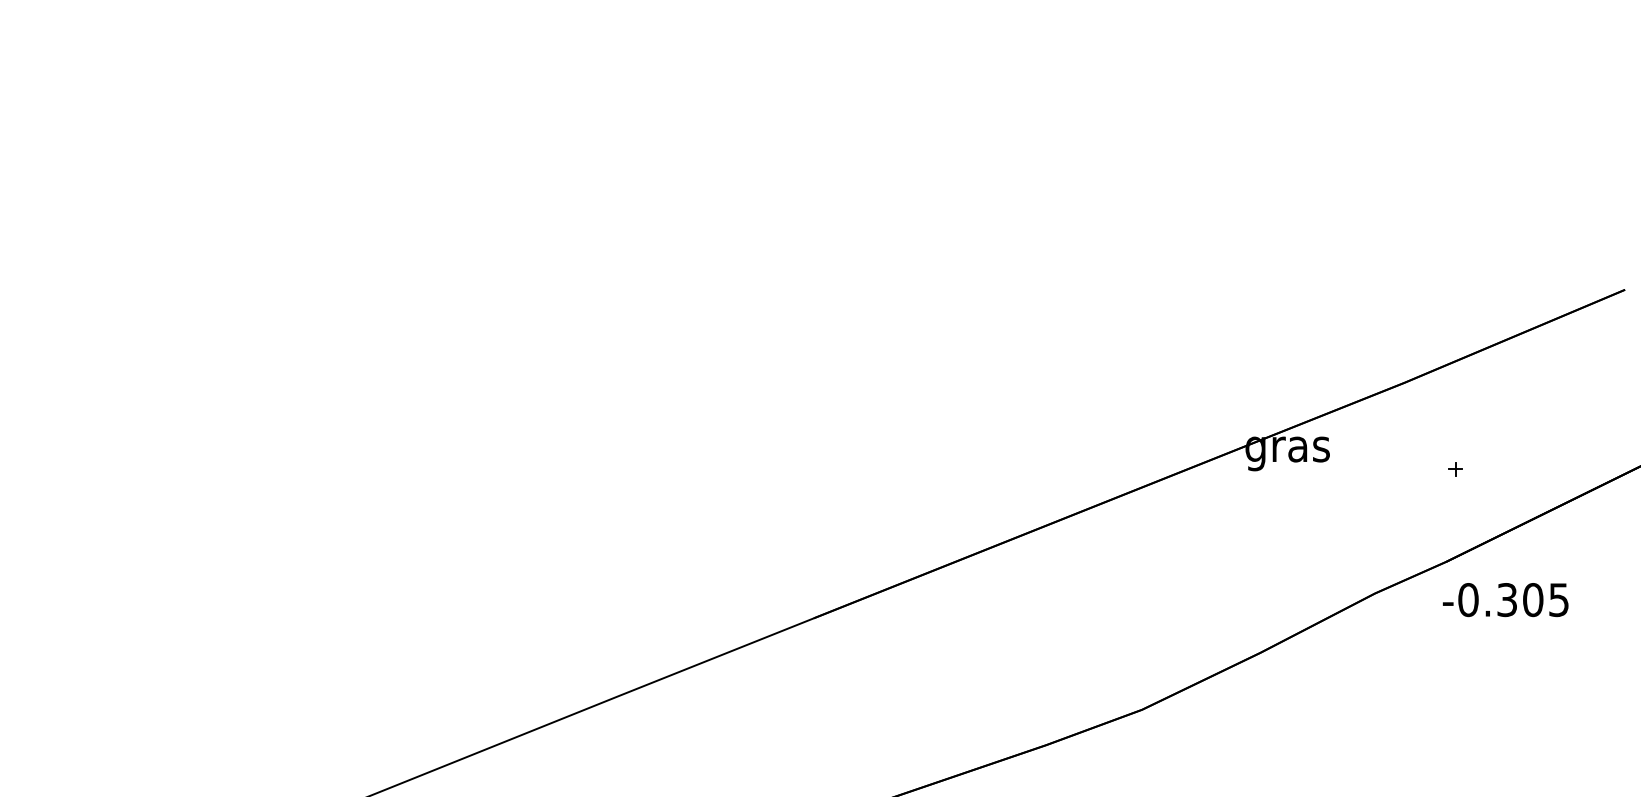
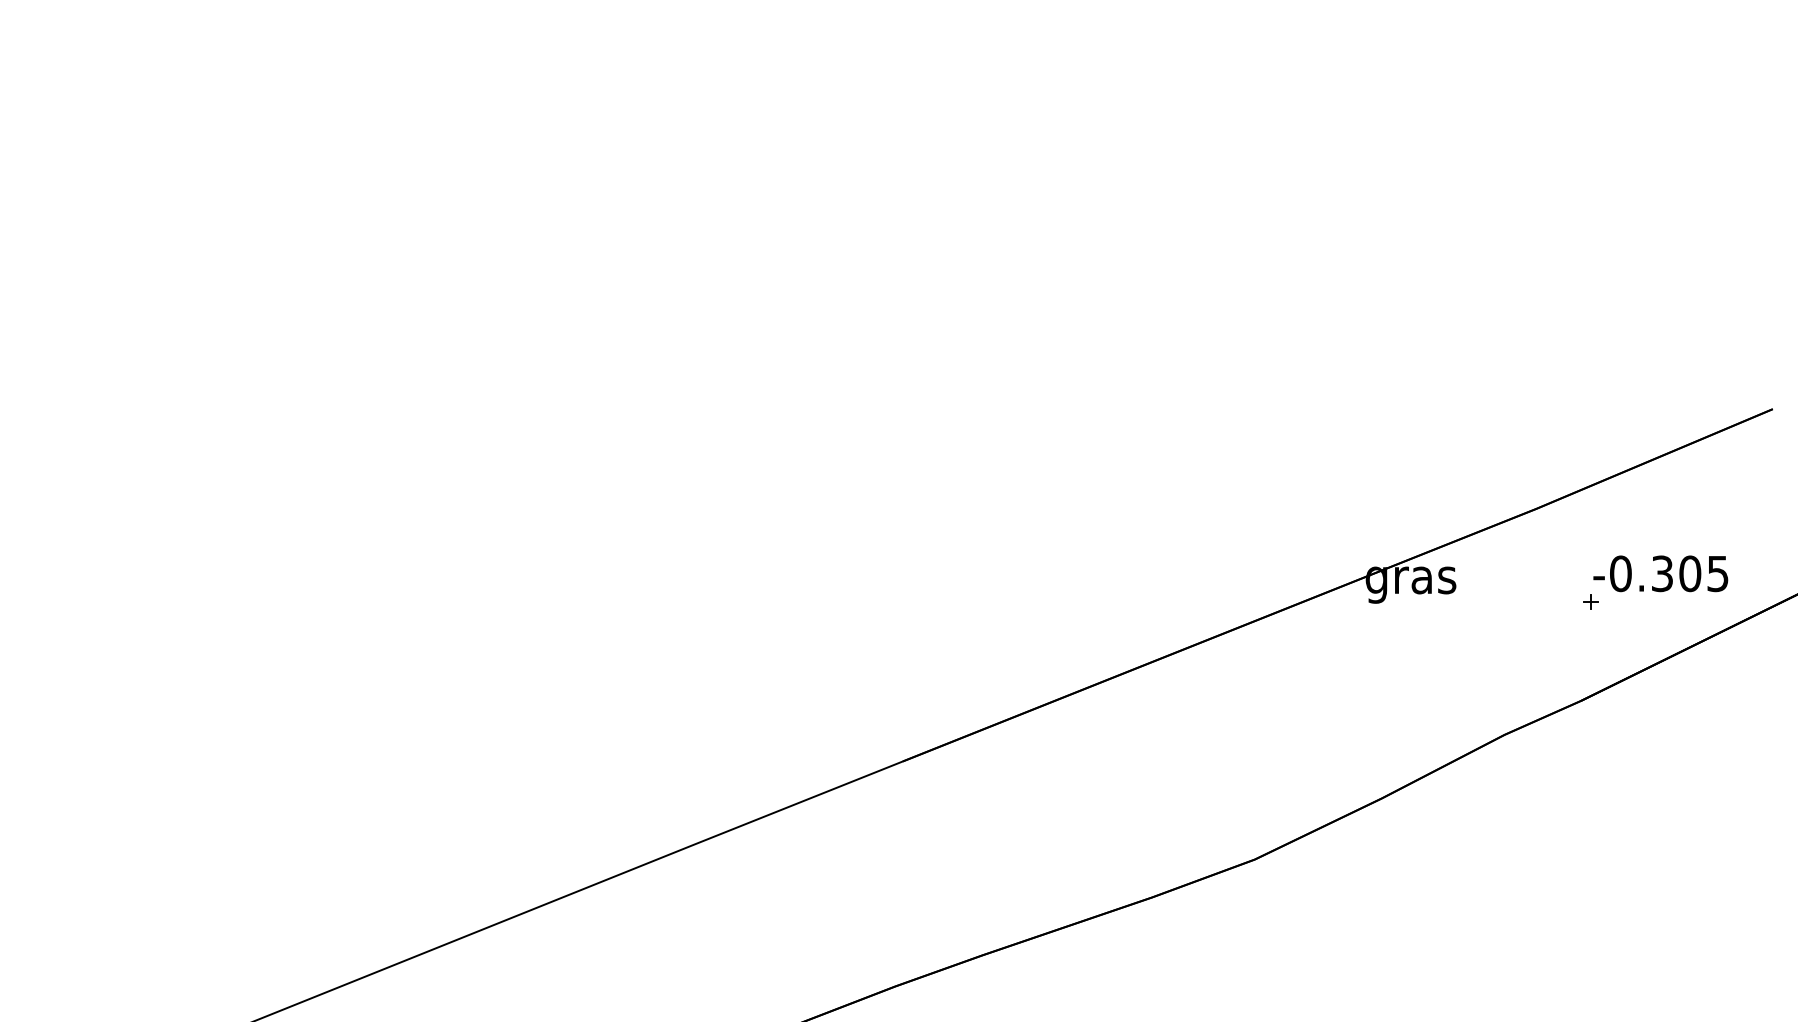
text: (1505, 599) -> (1660, 573), moved

